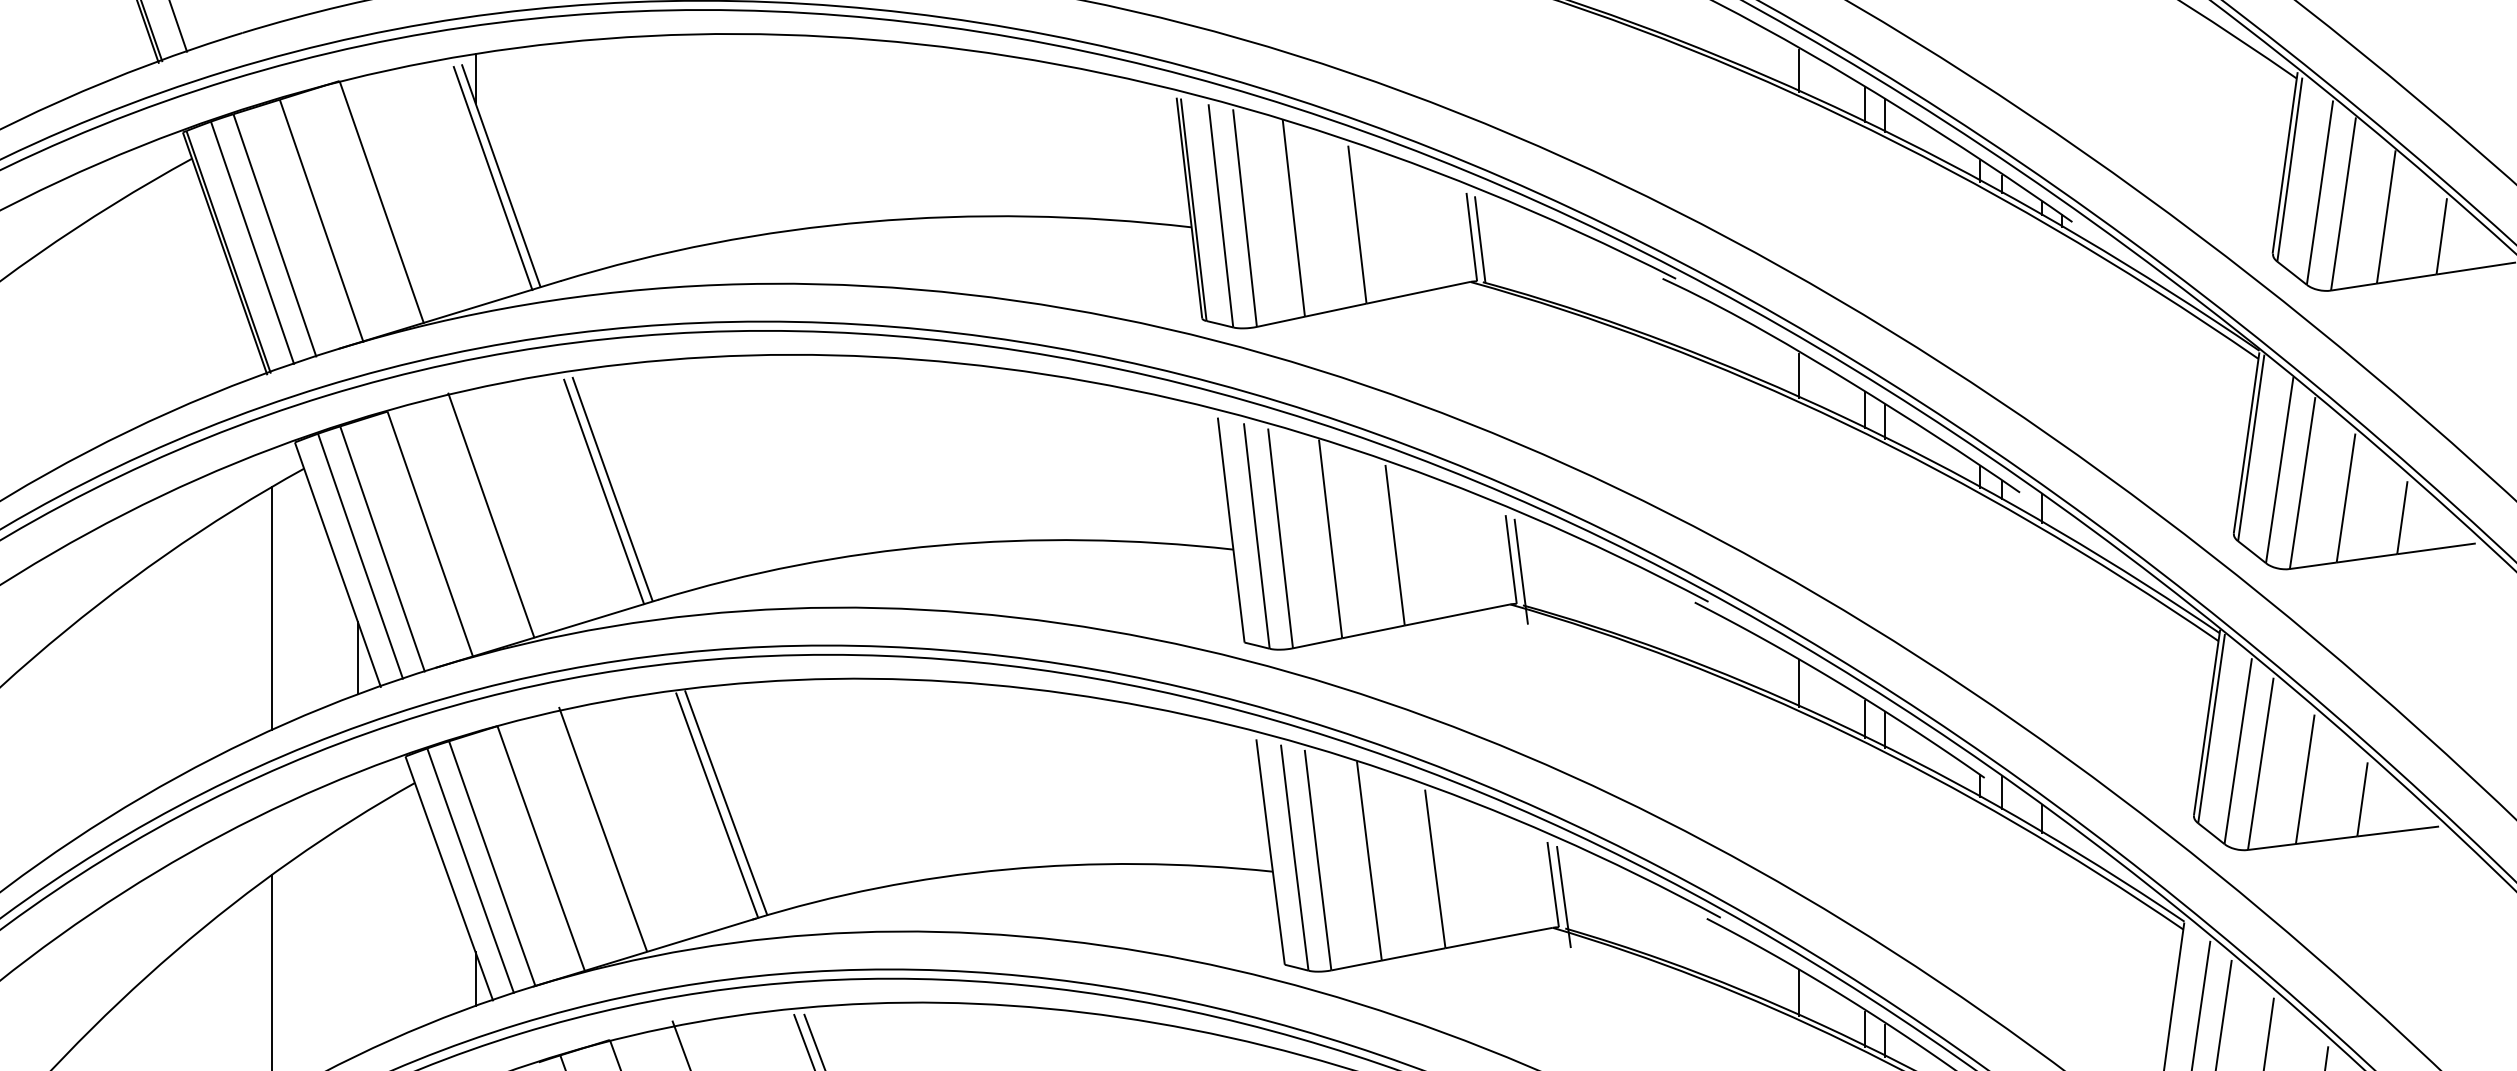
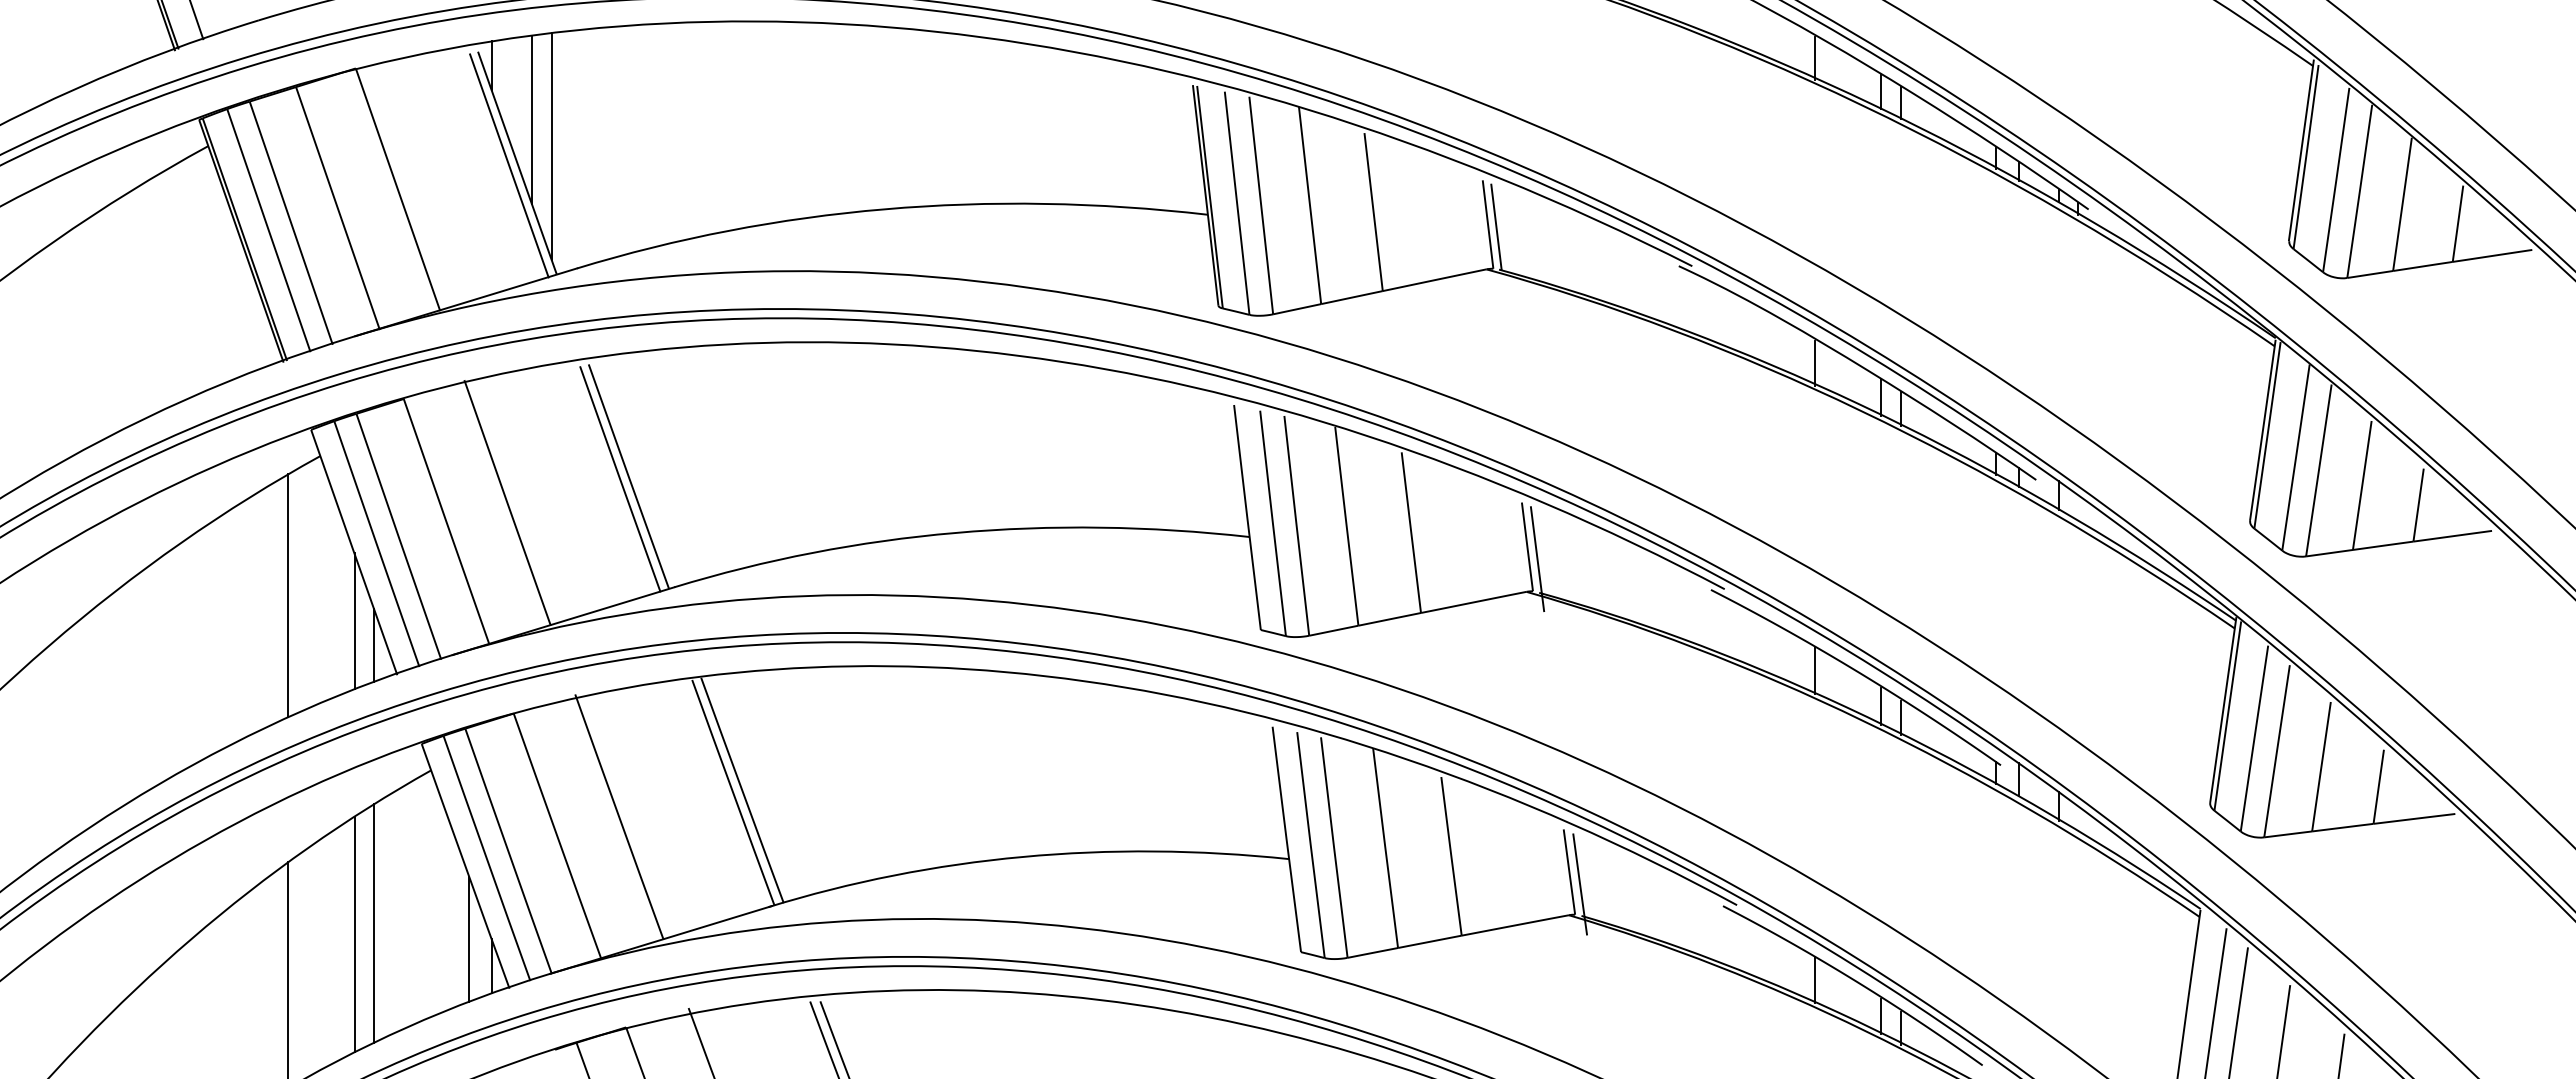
line: (515, 132) -> (531, 119), added
line: (535, 159) -> (551, 146), added
line: (338, 634) -> (354, 621), added
line: (358, 936) -> (374, 923), added
line: (338, 947) -> (354, 934), added
line: (453, 951) -> (469, 938), added

